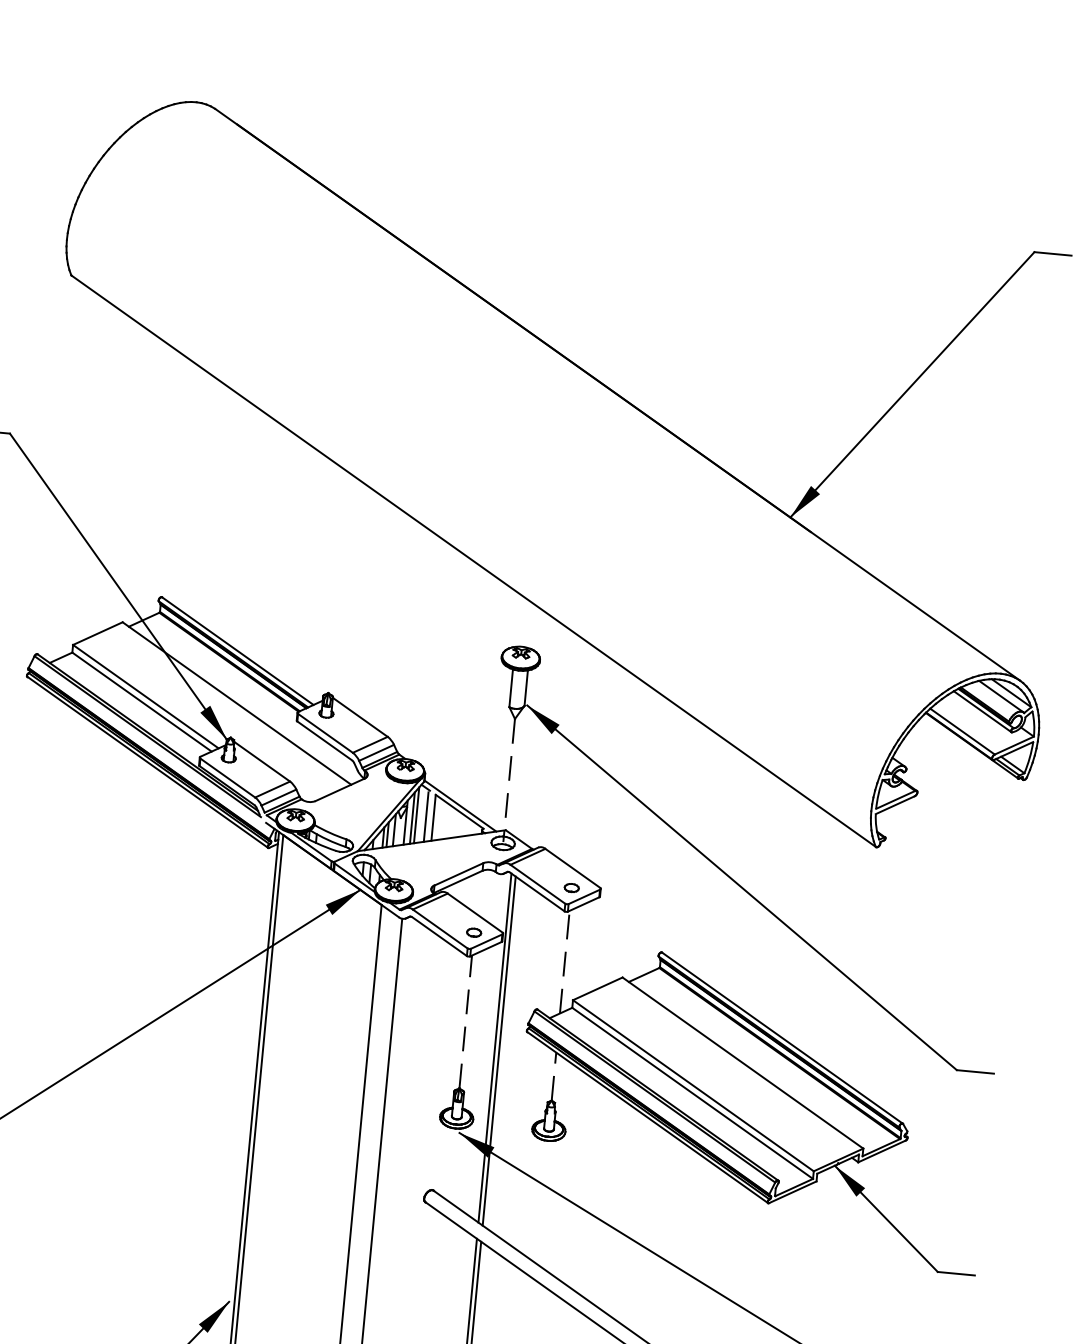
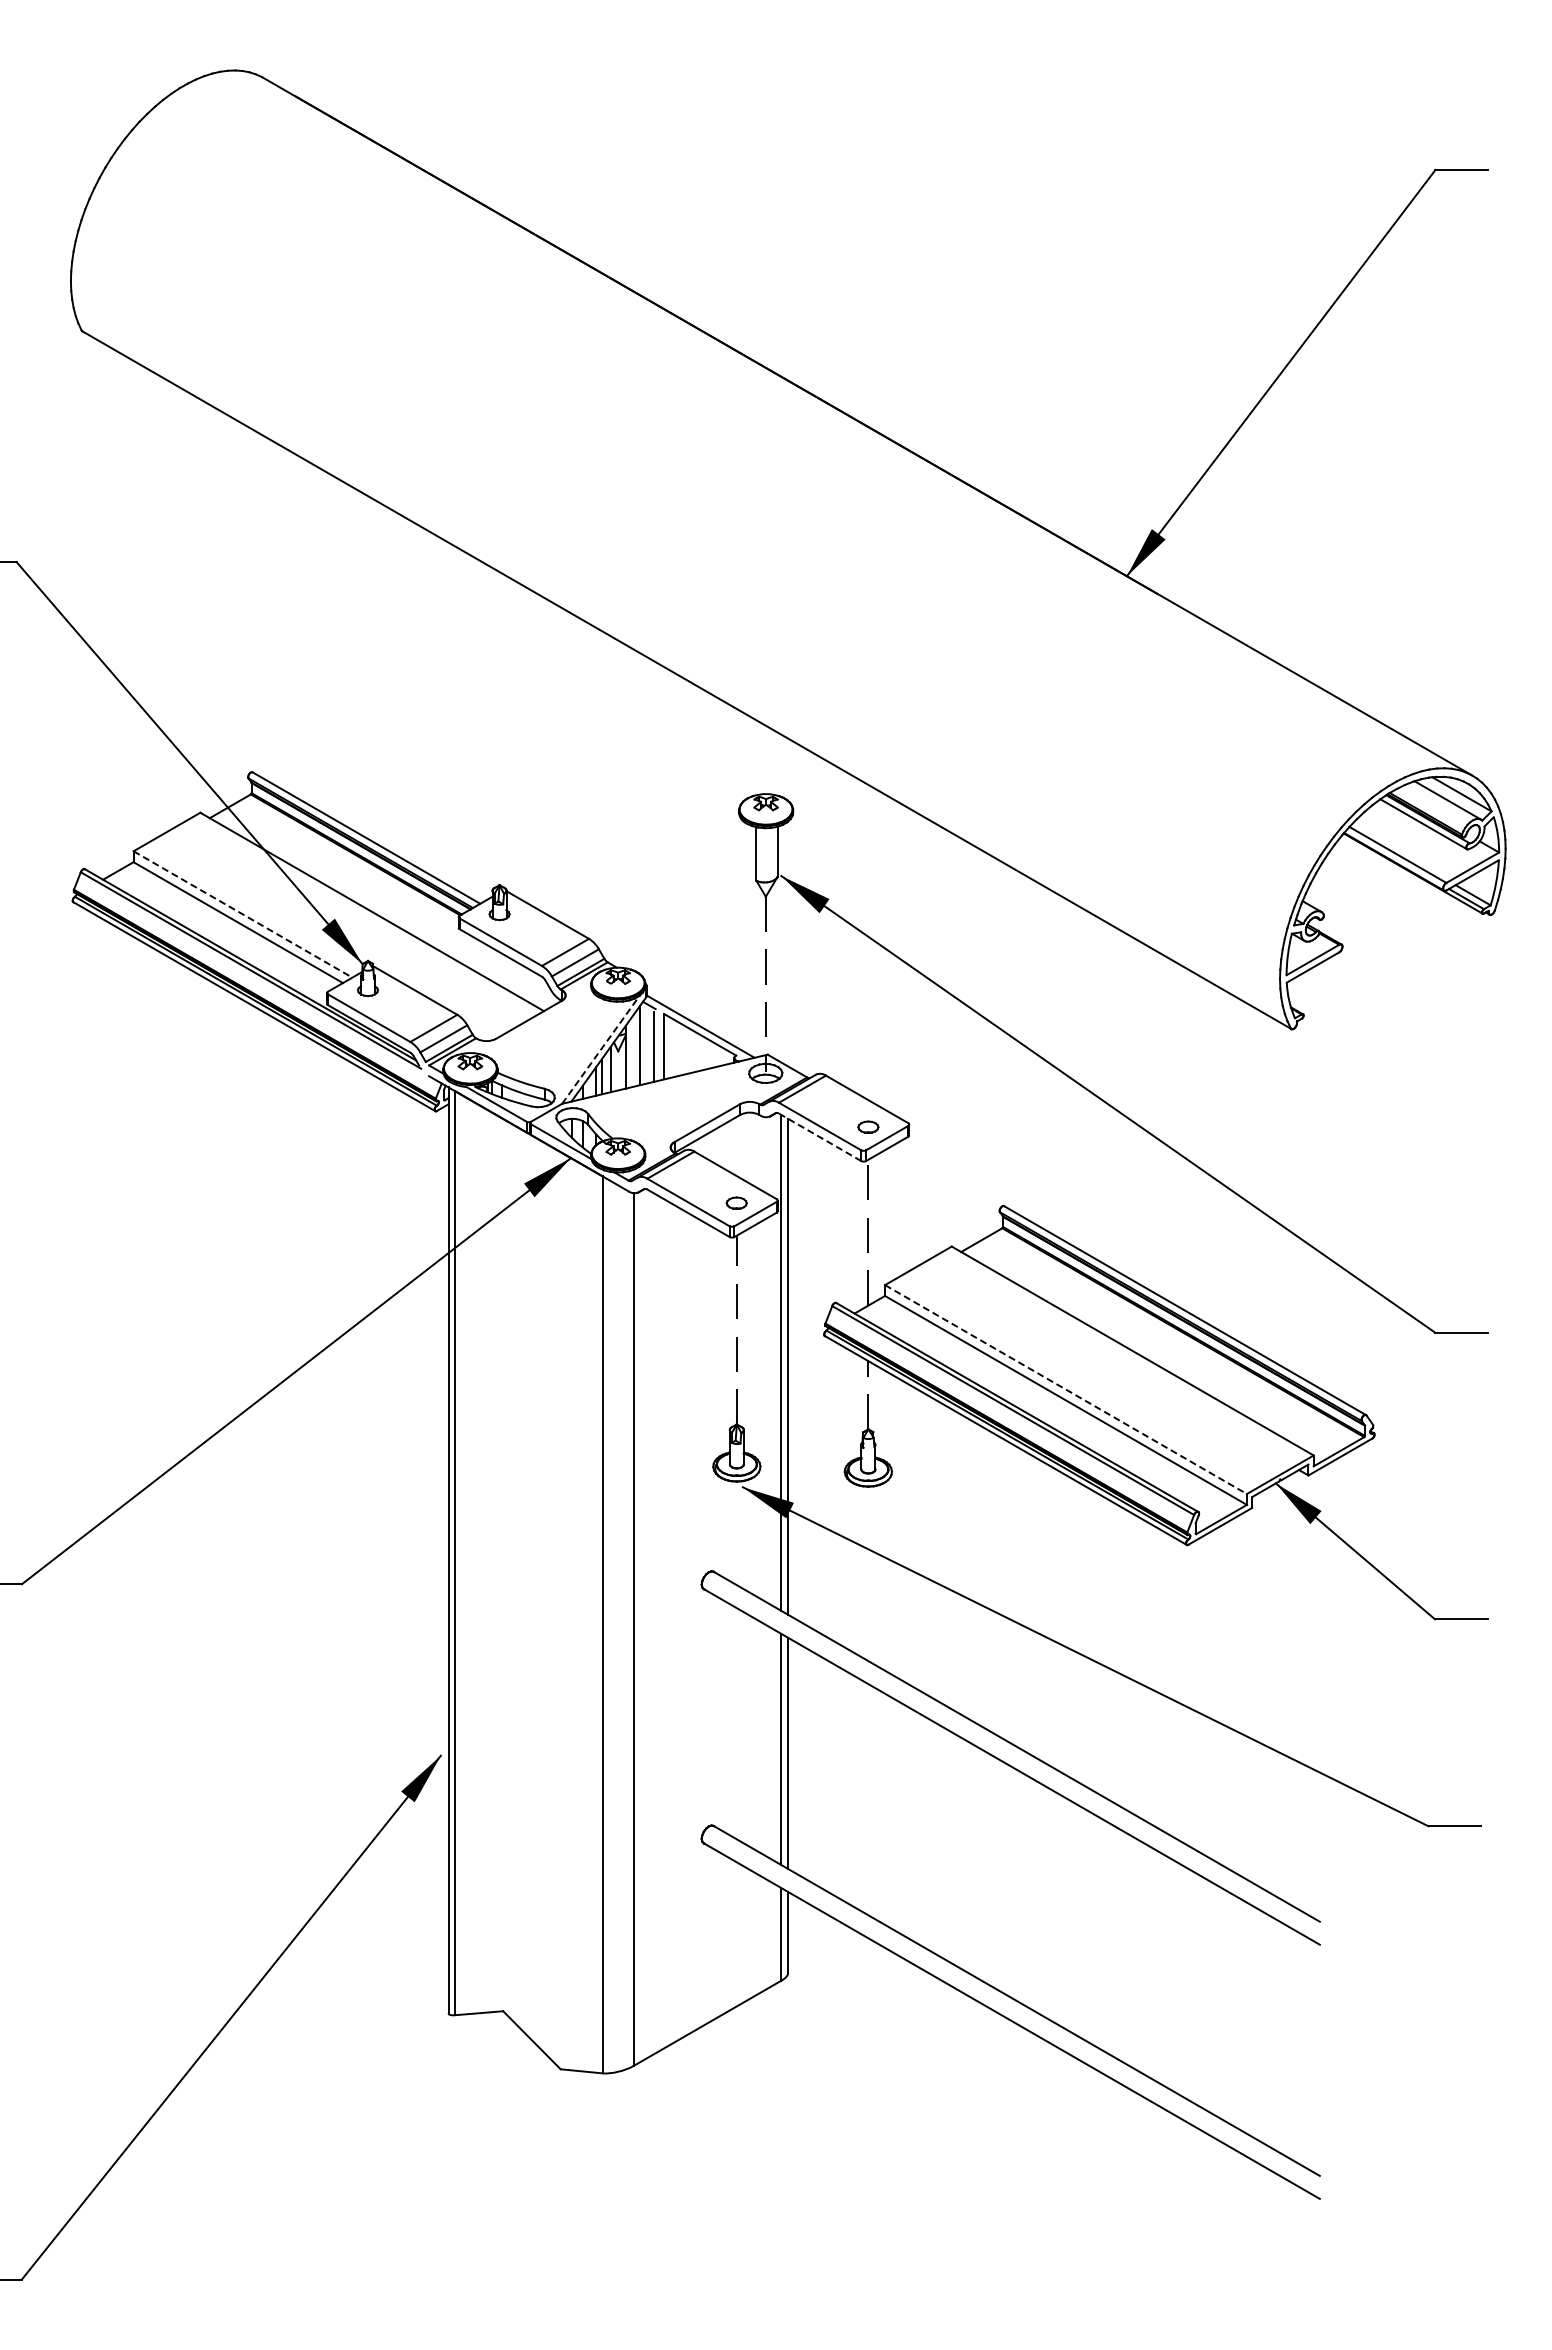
line: (146, 696) -> (243, 914), solid -> dashed
line: (388, 815) -> (600, 1049), solid -> dashed
line: (412, 817) -> (634, 1049), removed
line: (537, 892) -> (820, 1137), solid -> dashed
line: (693, 1085) -> (1065, 1389), solid -> dashed

